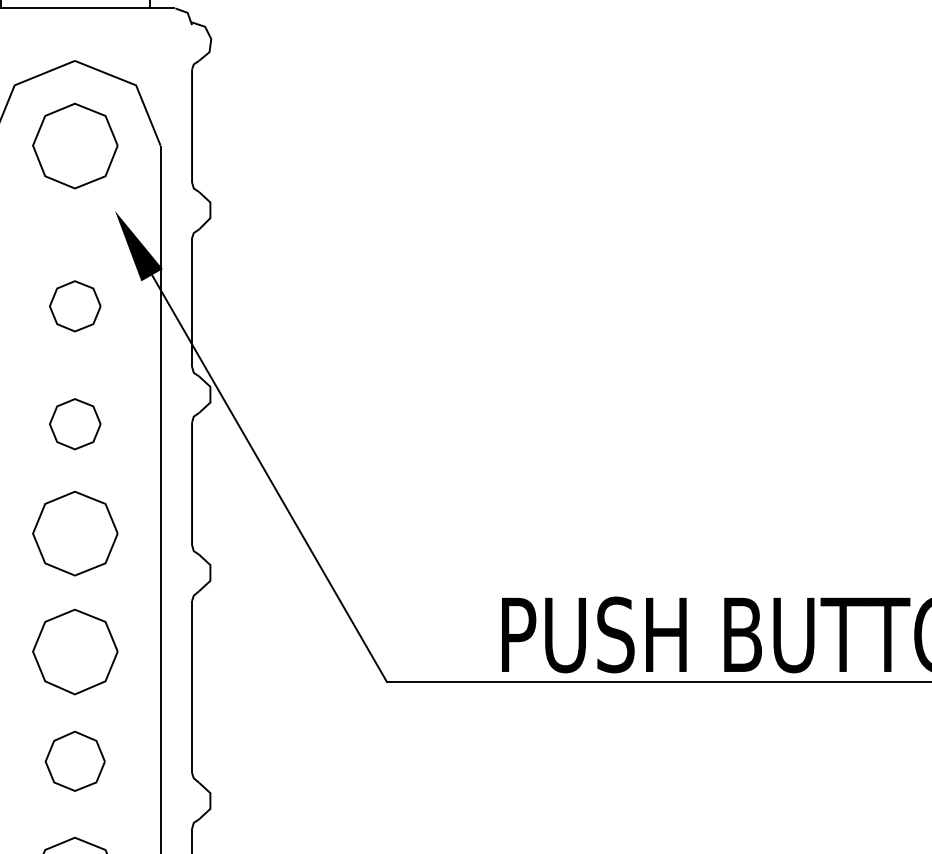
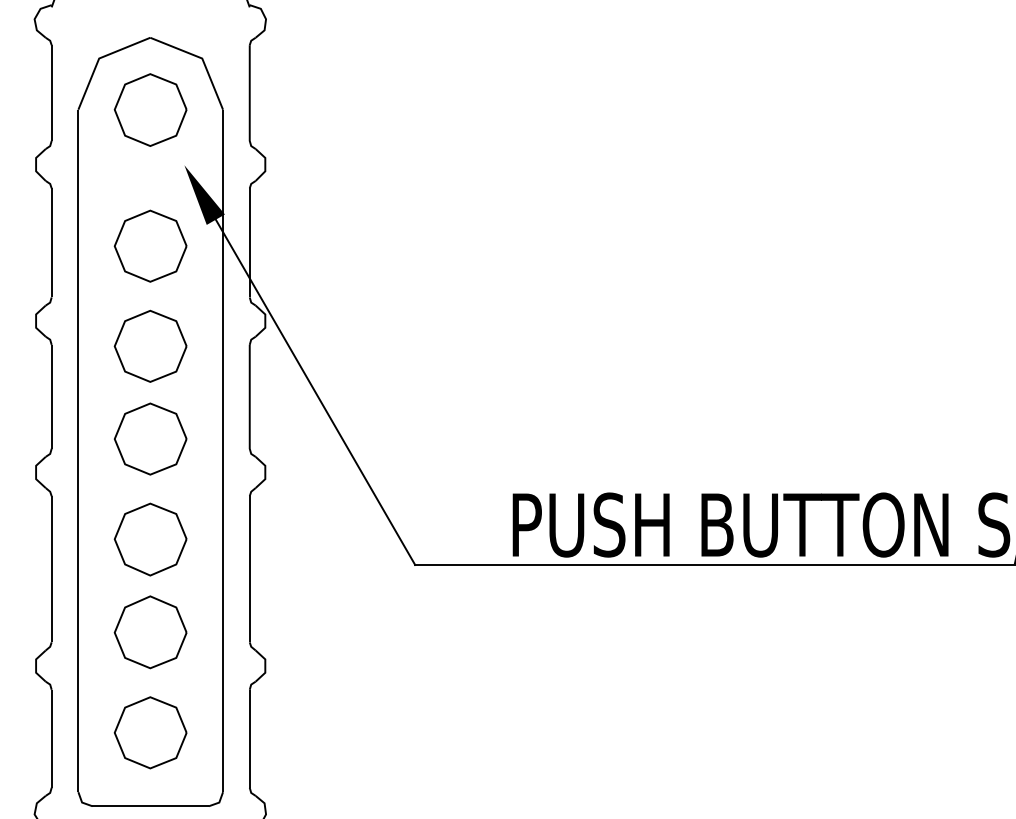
part: (75, 305) -> (150, 245), size x1.67
part: (75, 423) -> (150, 345), size x1.67
part: (75, 761) -> (150, 632), size x1.43

